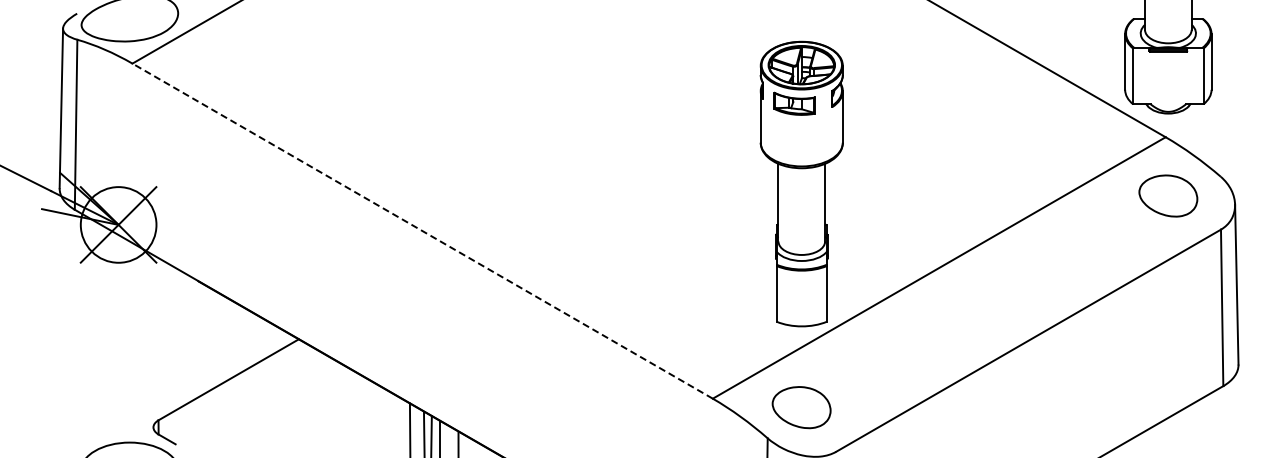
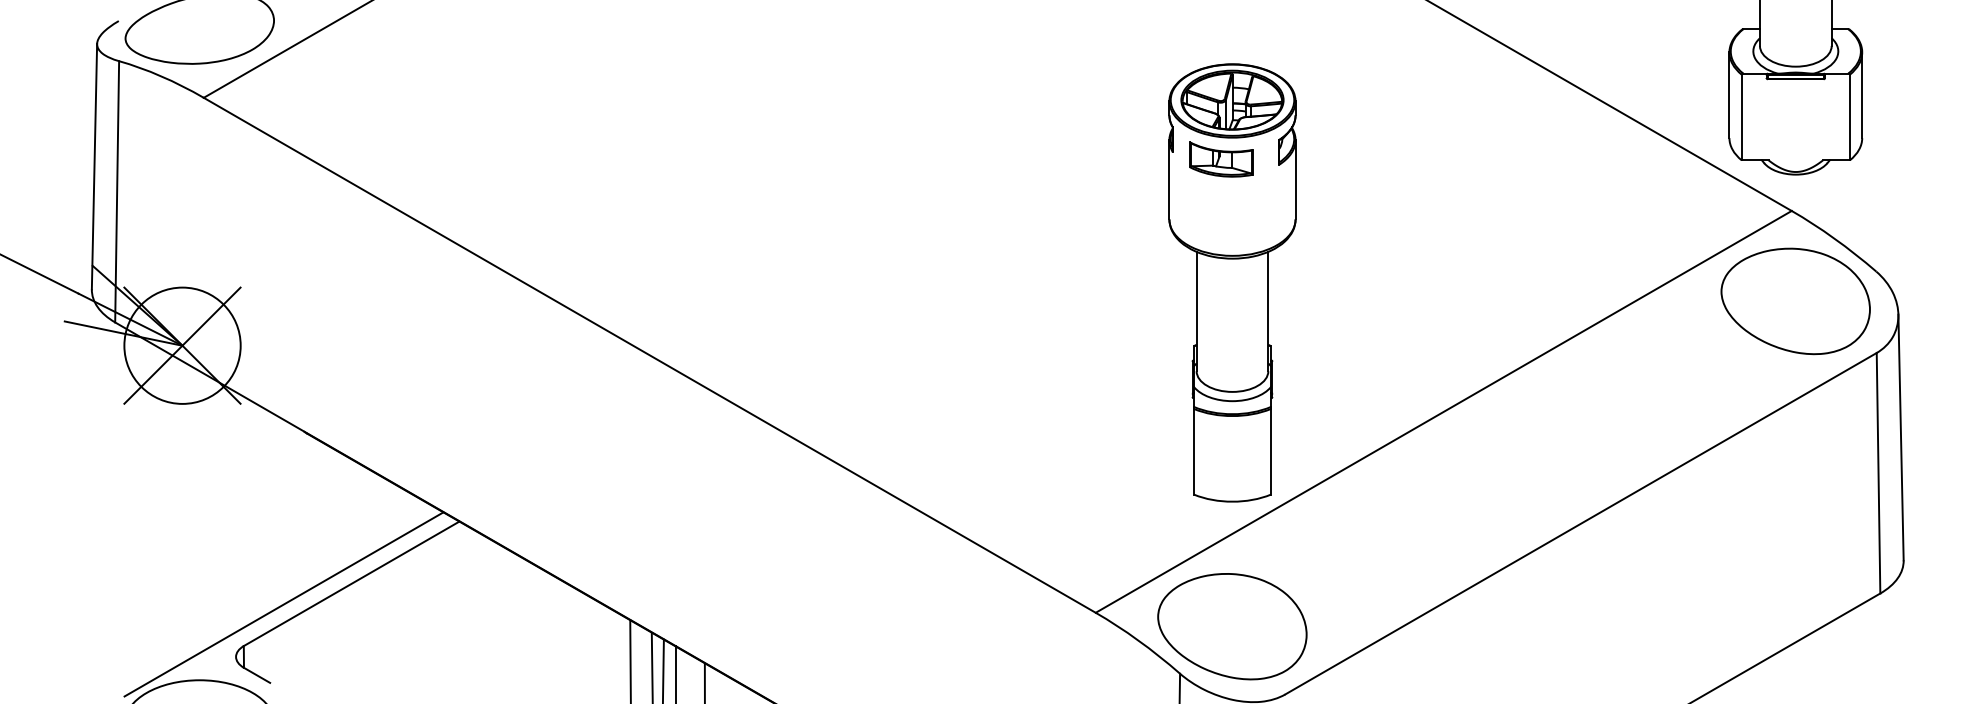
part: (1168, 195) -> (1796, 300), size x1.67
line: (422, 230) -> (649, 354), dashed -> solid
line: (184, 393) -> (283, 604), added
part: (801, 407) -> (1232, 626), size x1.67

